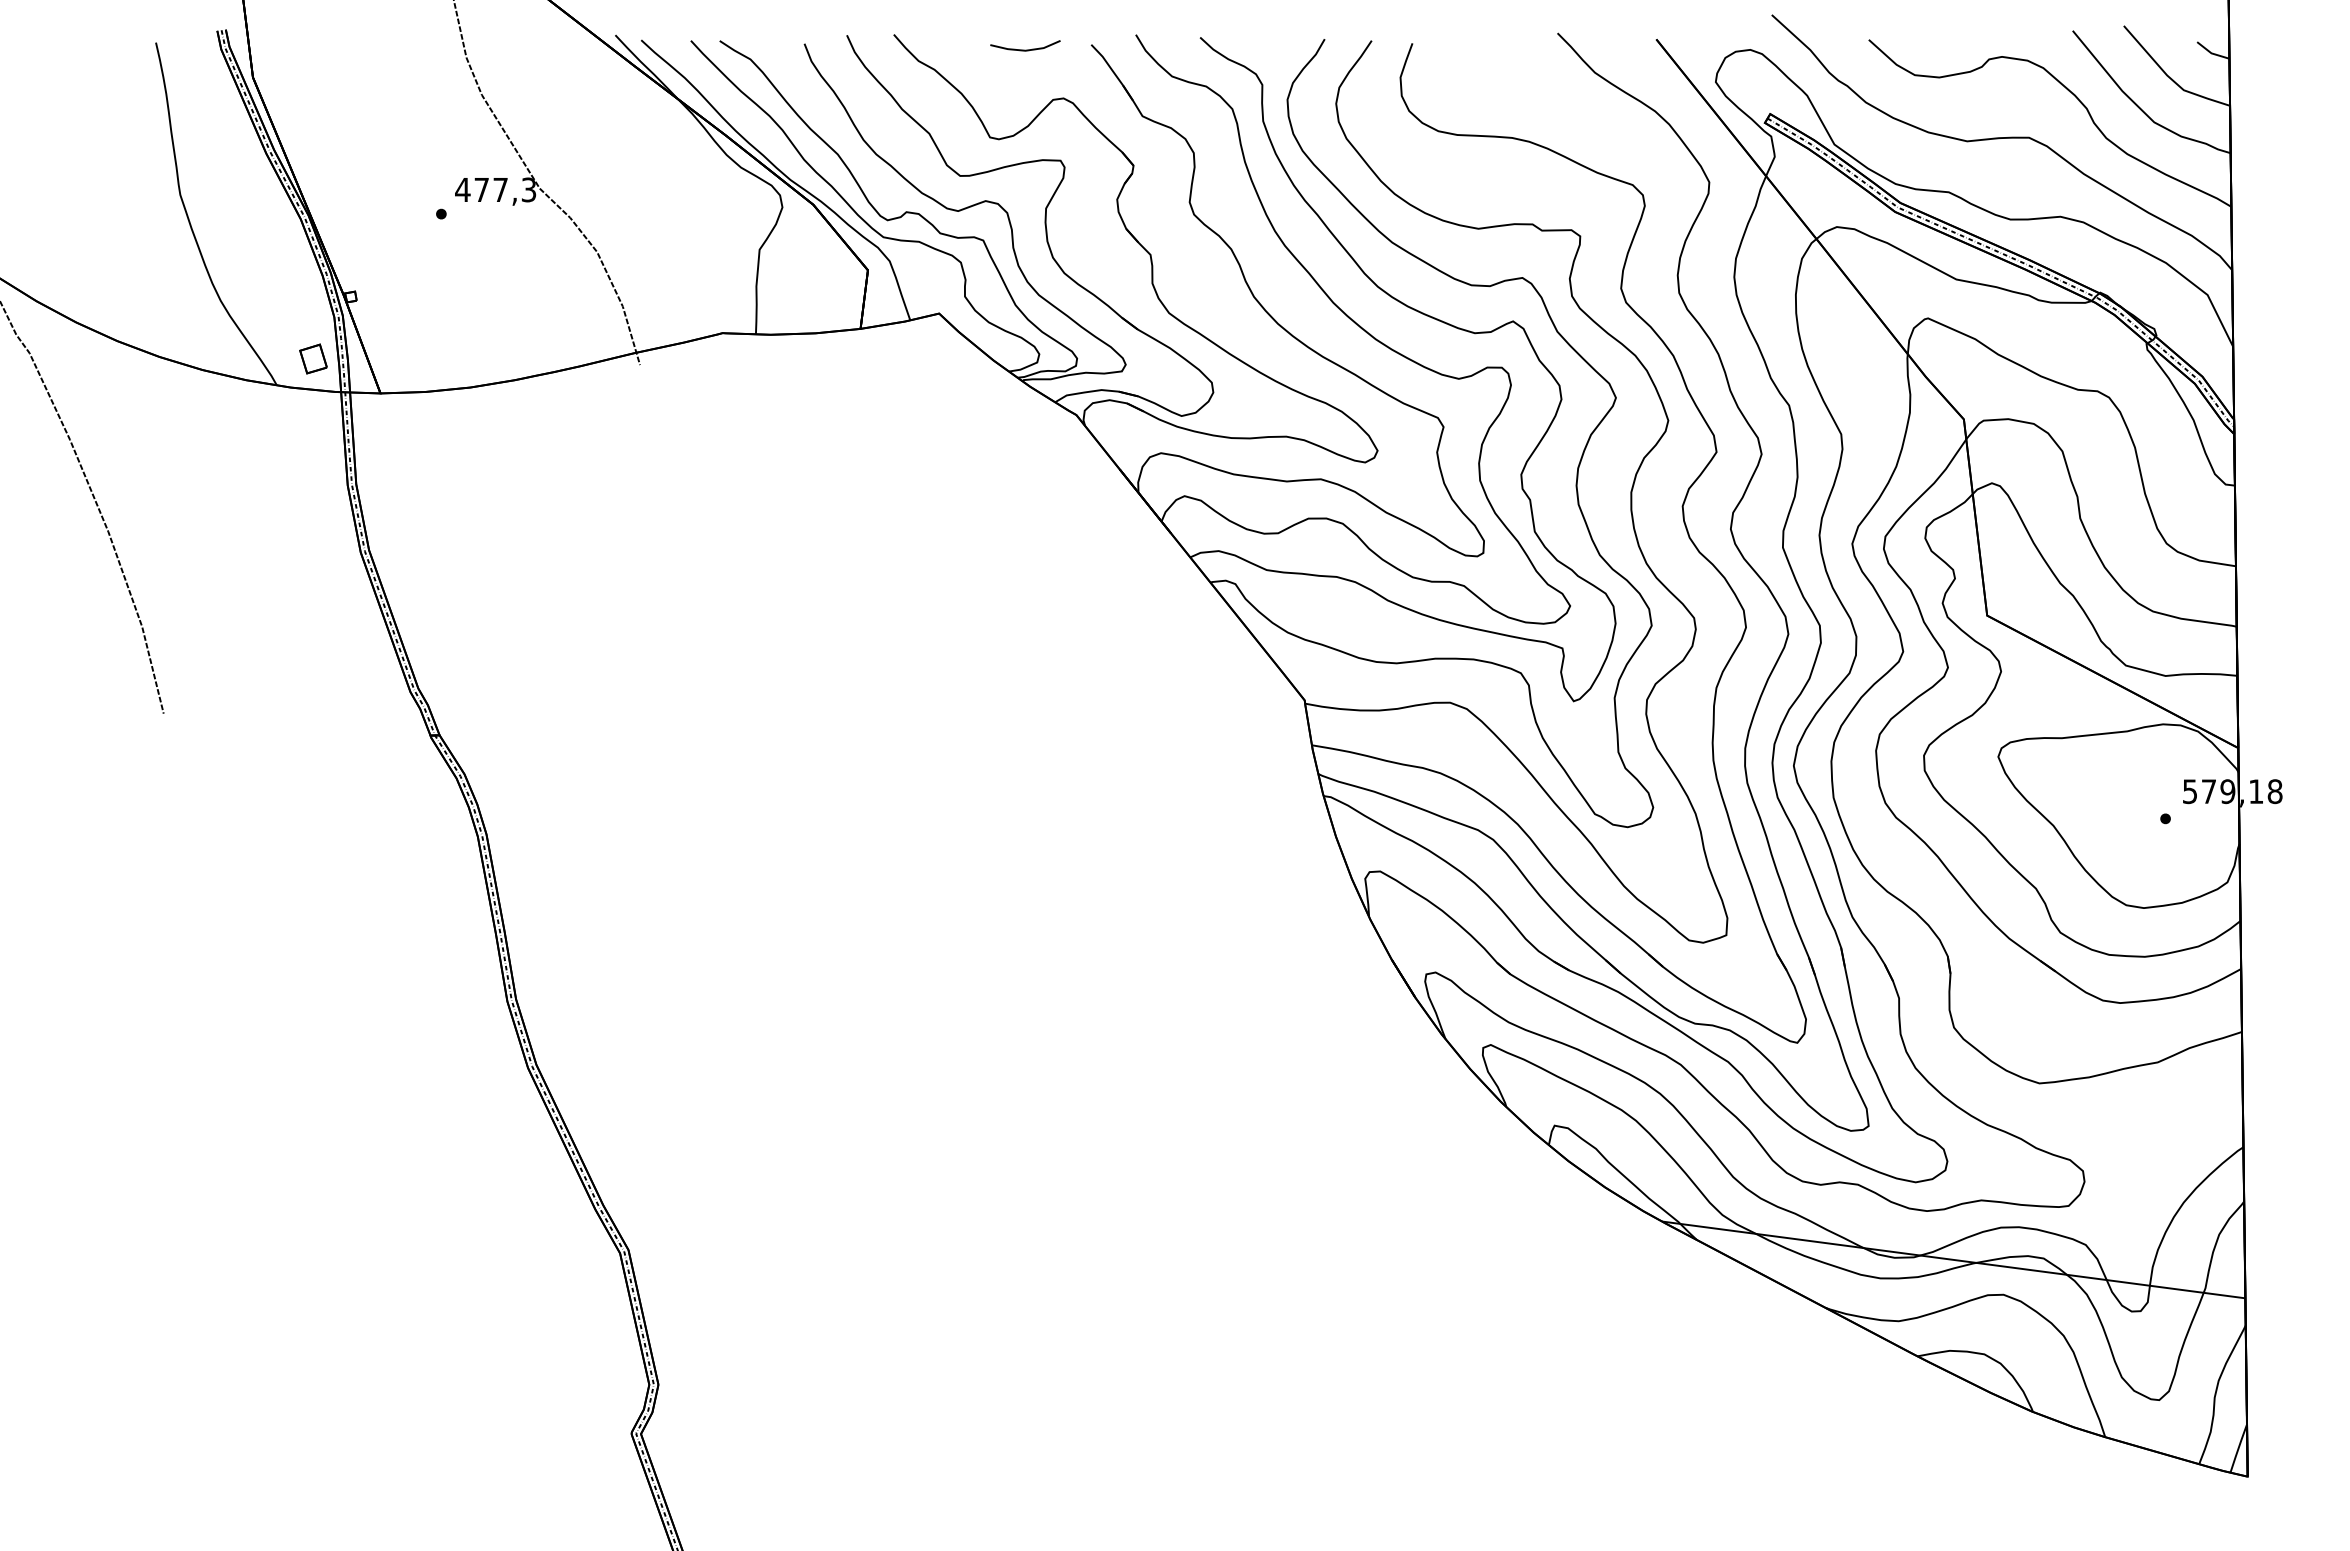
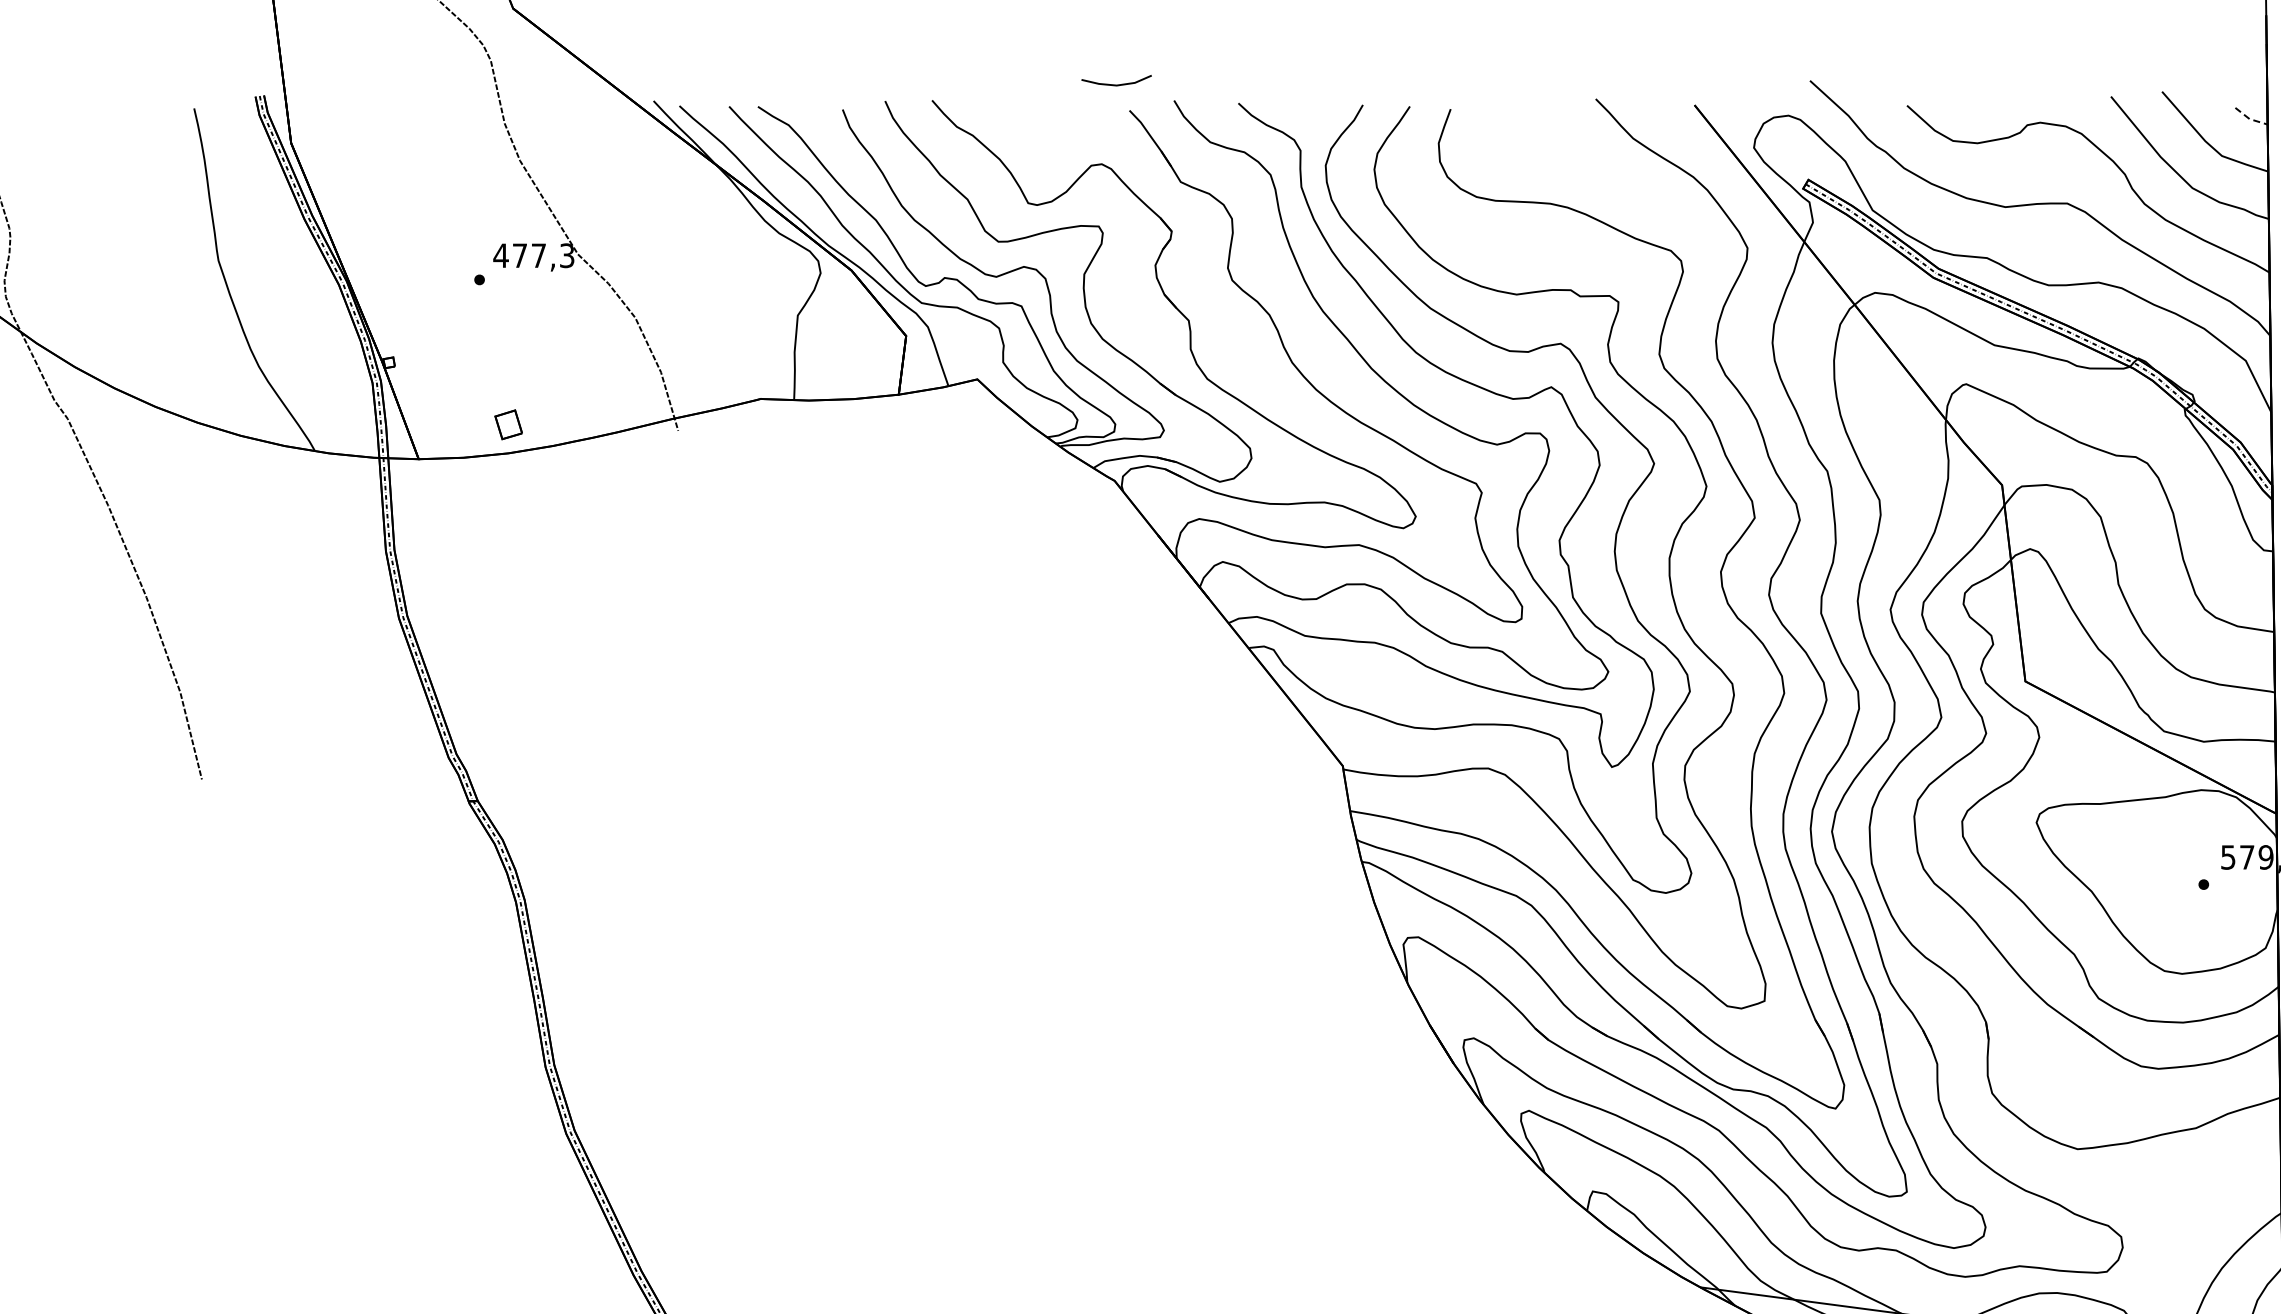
line: (1025, 49) -> (1116, 84), moved
line: (2211, 53) -> (2249, 119), solid -> dashed
part: (313, 358) -> (508, 424), moved

